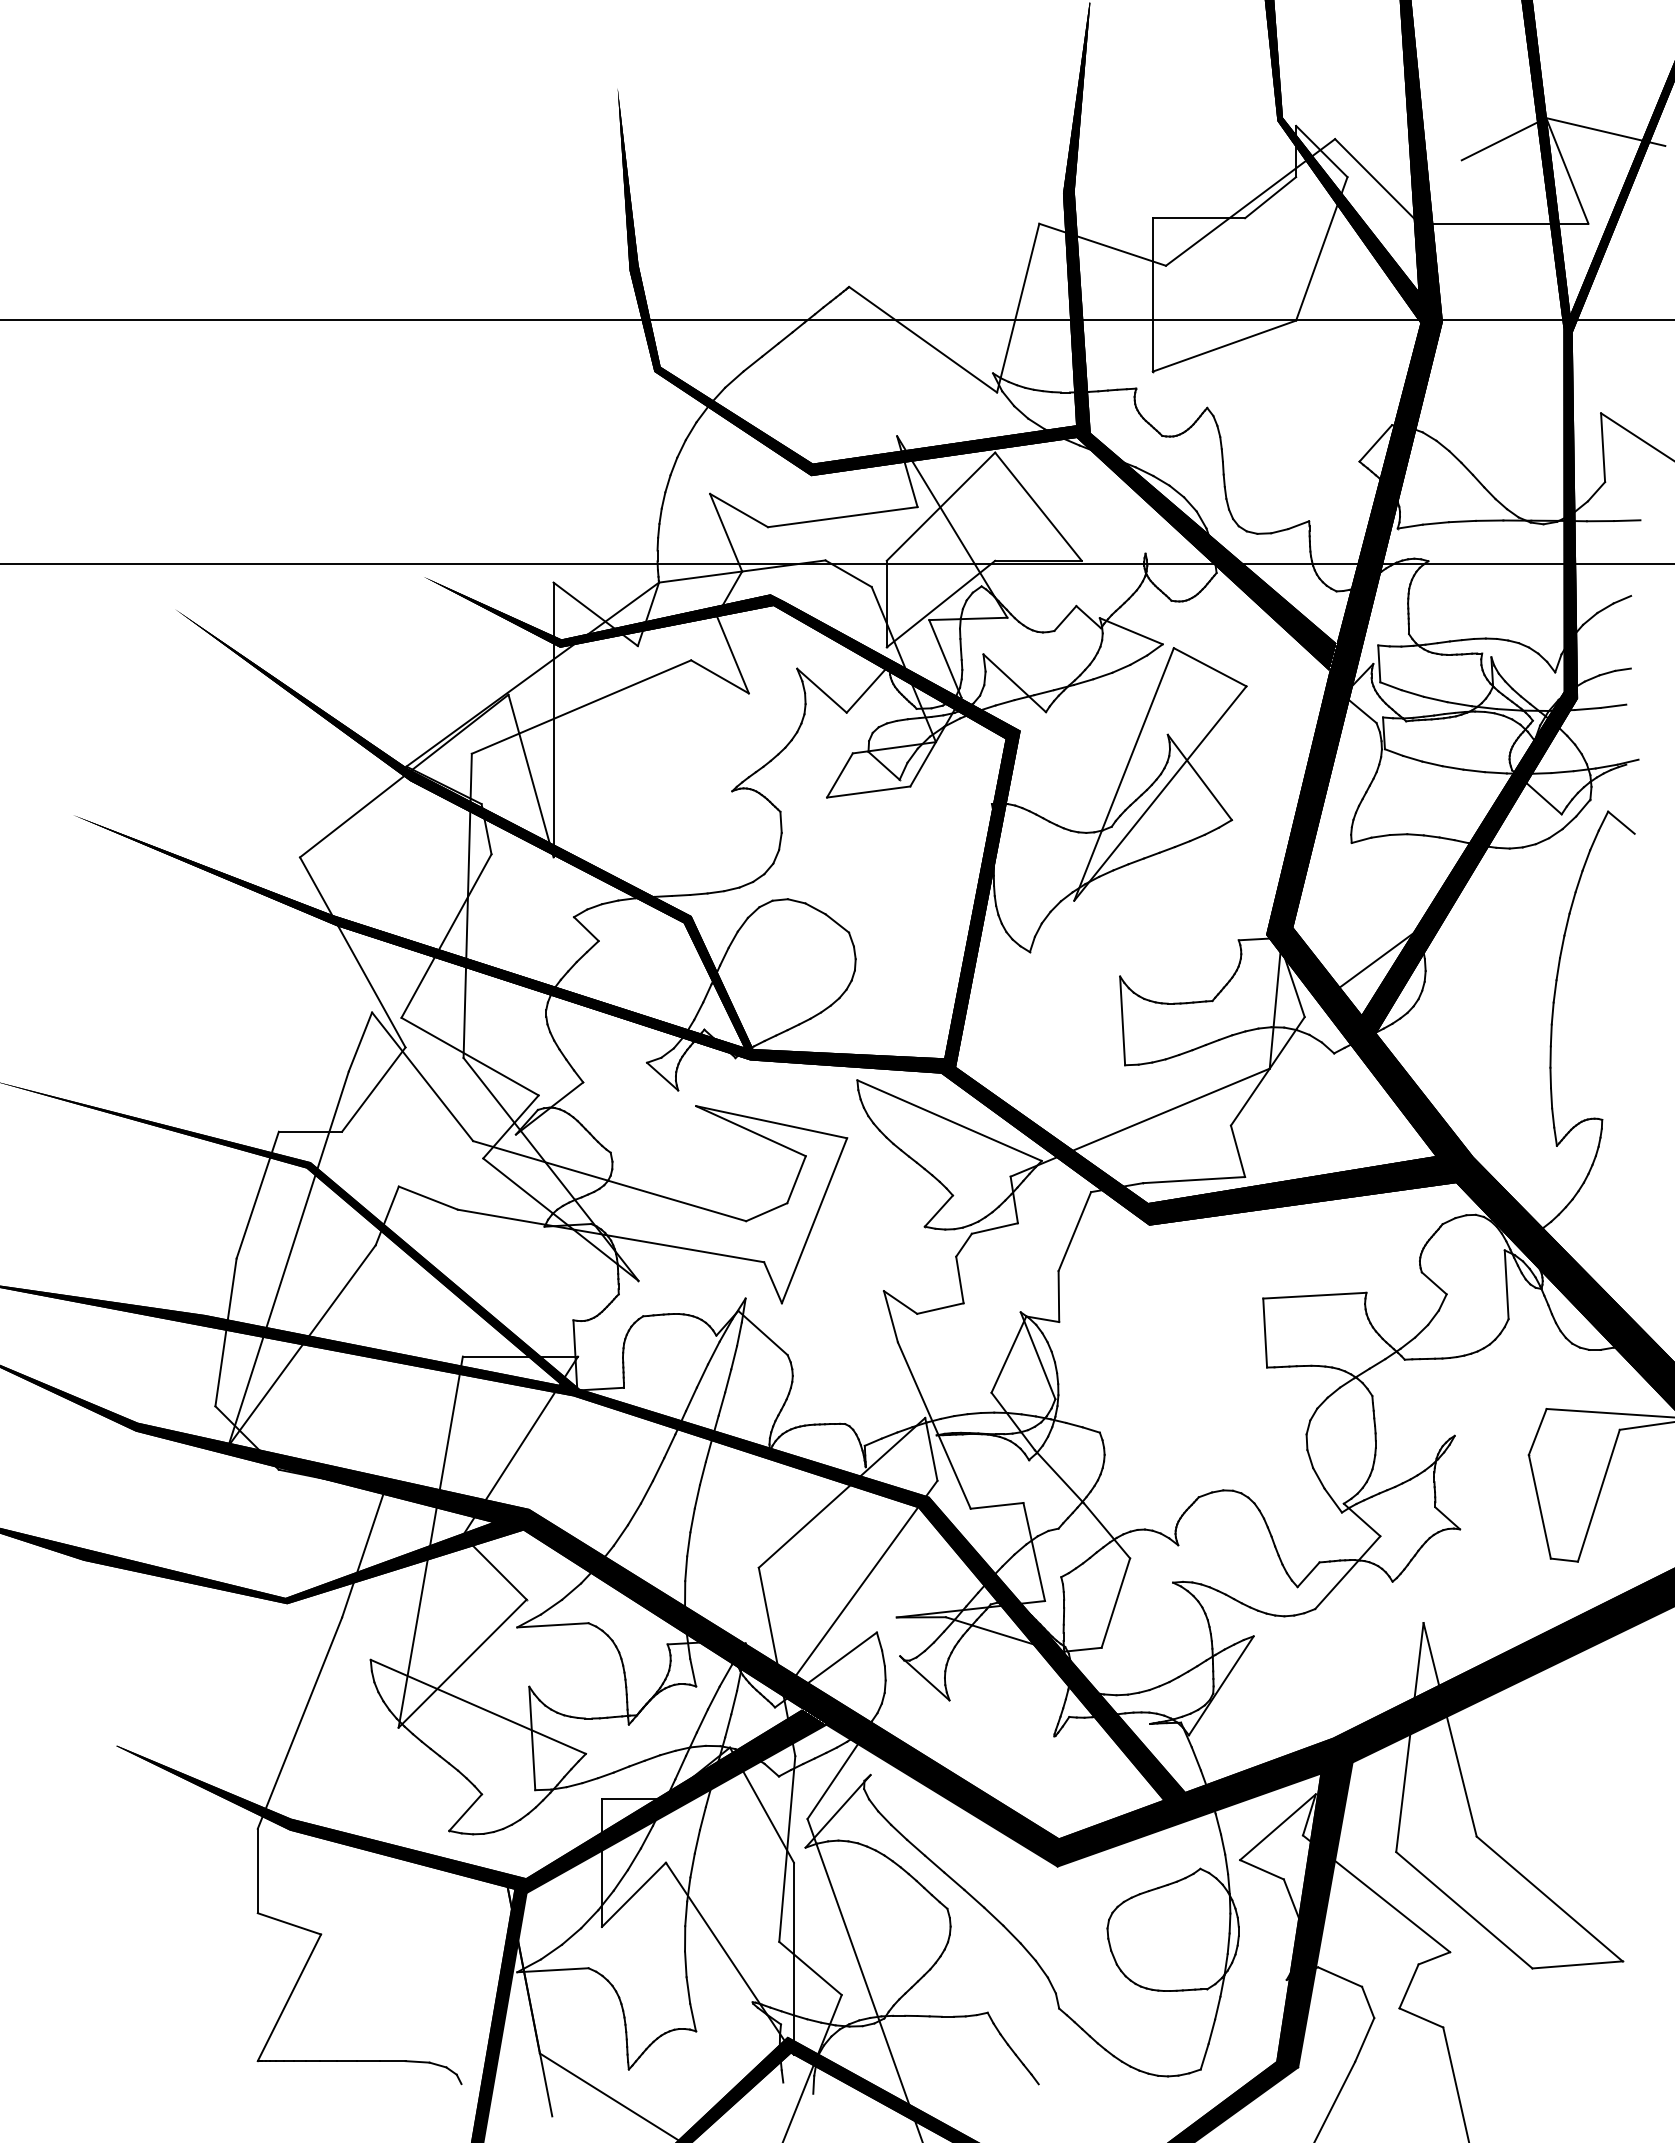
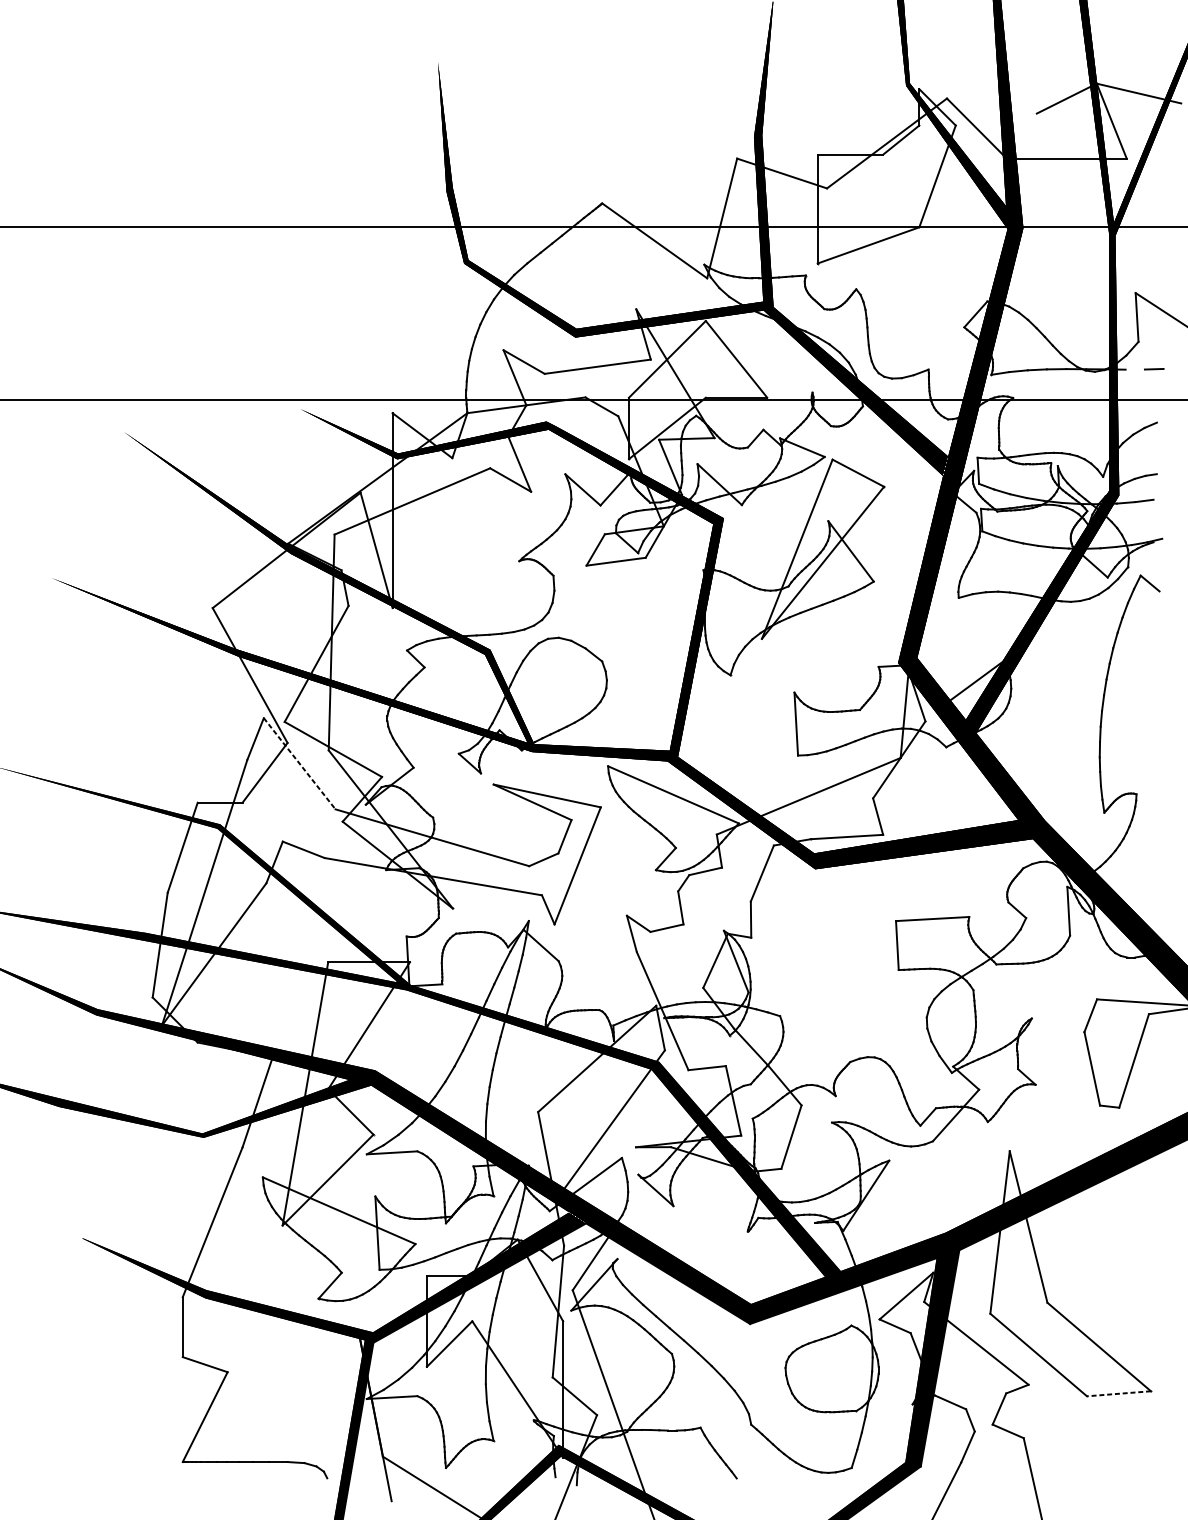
line: (1600, 521) -> (1135, 369), removed
line: (422, 1076) -> (299, 763), solid -> dashed
line: (1577, 1964) -> (1118, 1393), solid -> dashed

